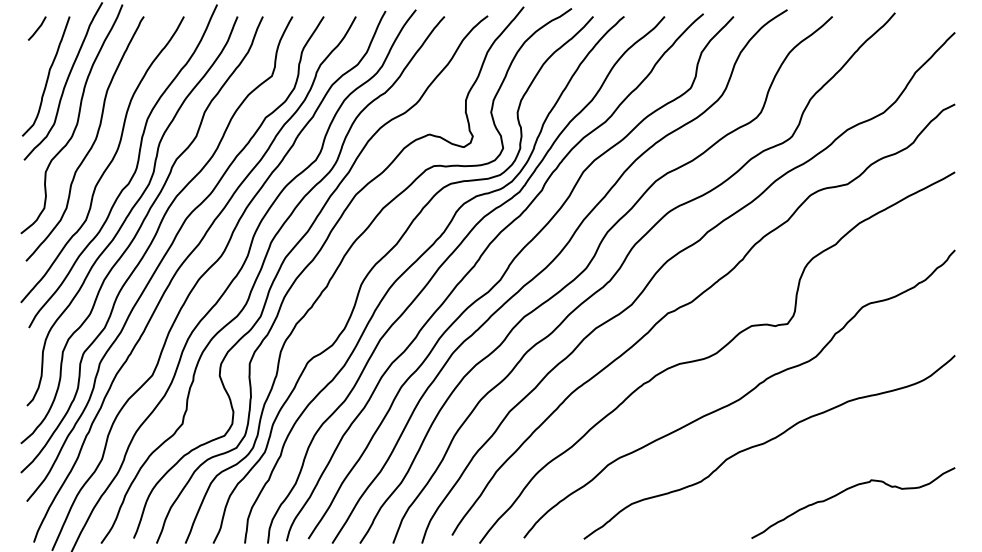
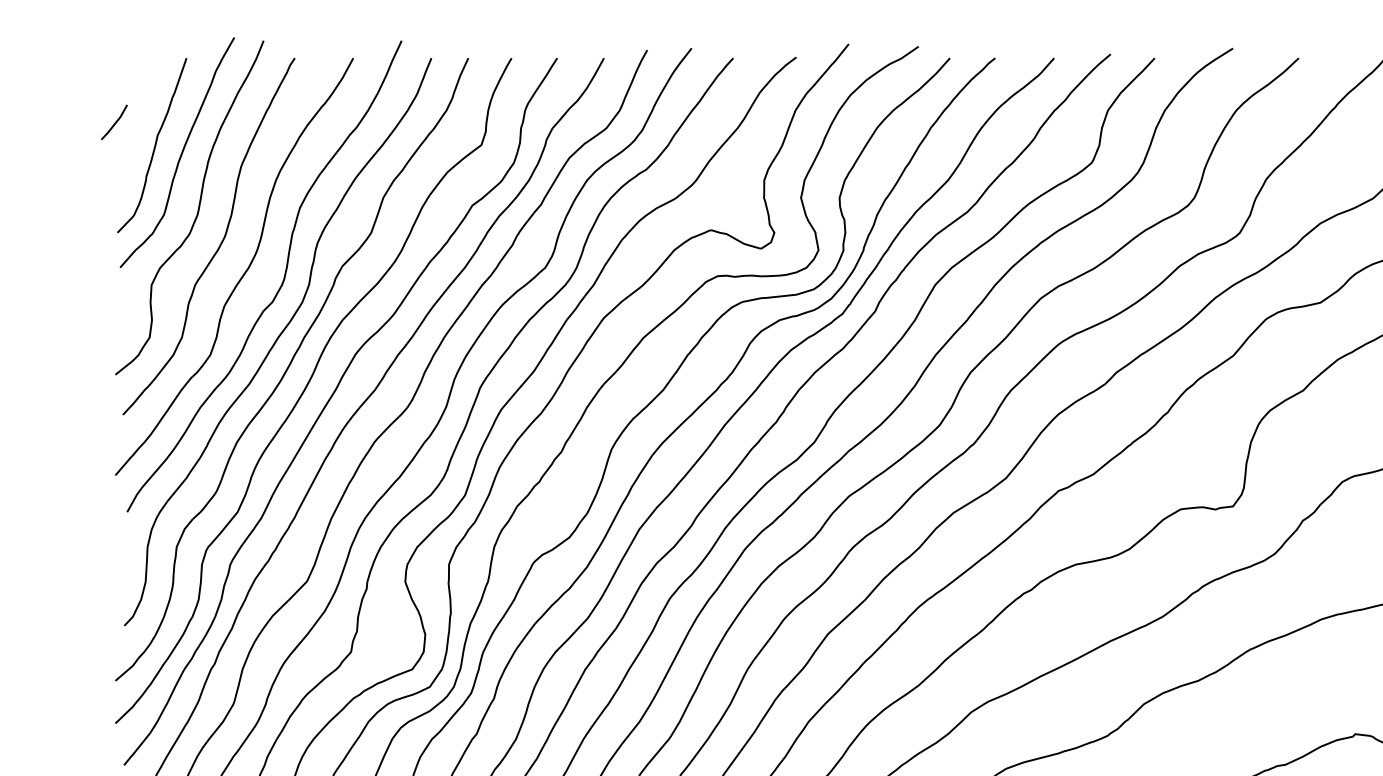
curve: (37, 28) -> (114, 122), moved

